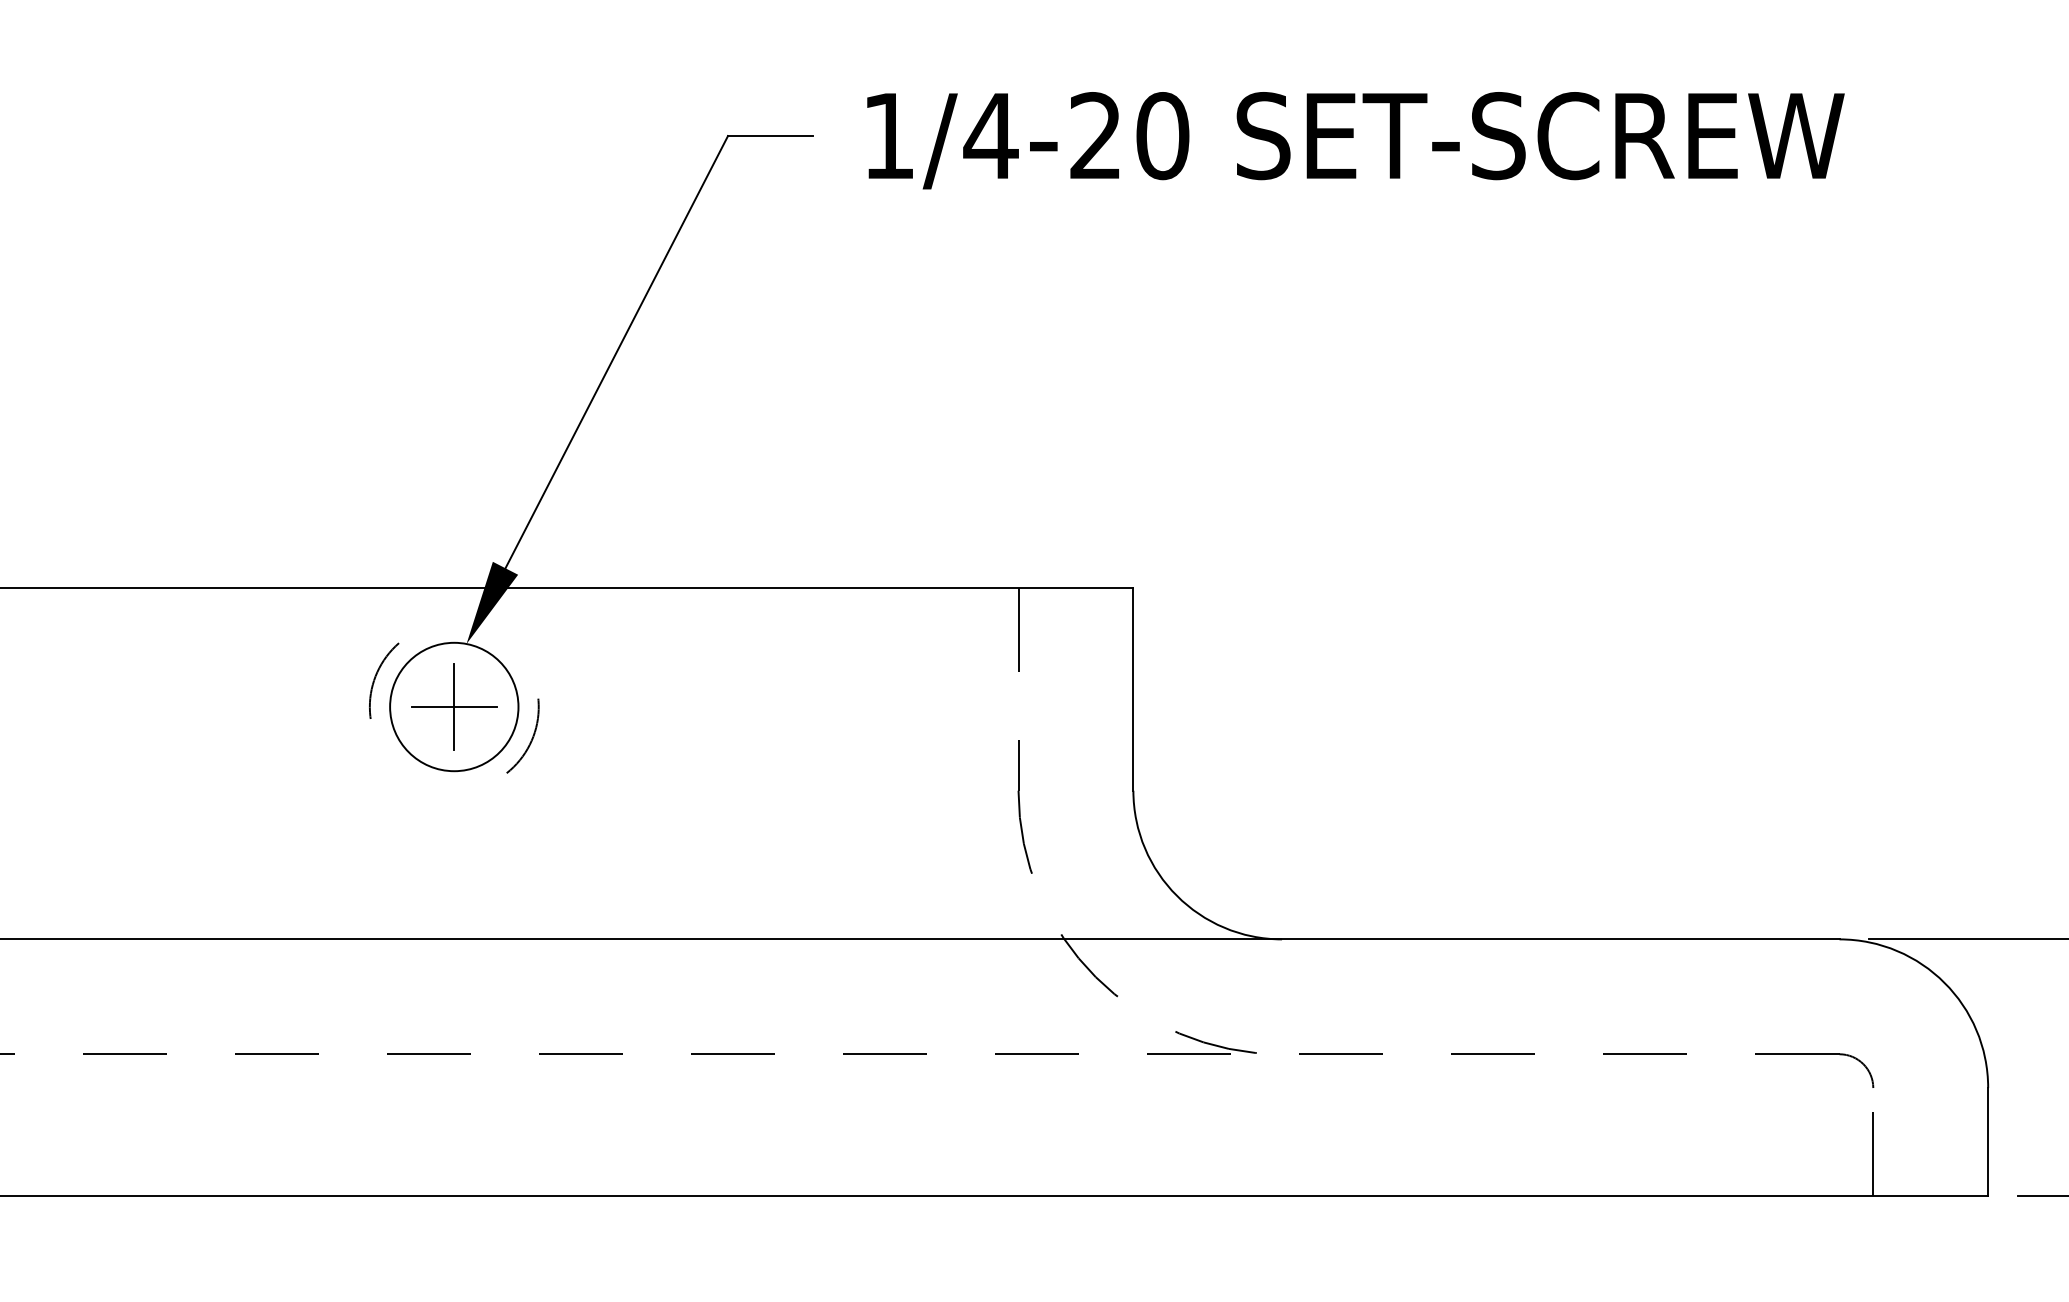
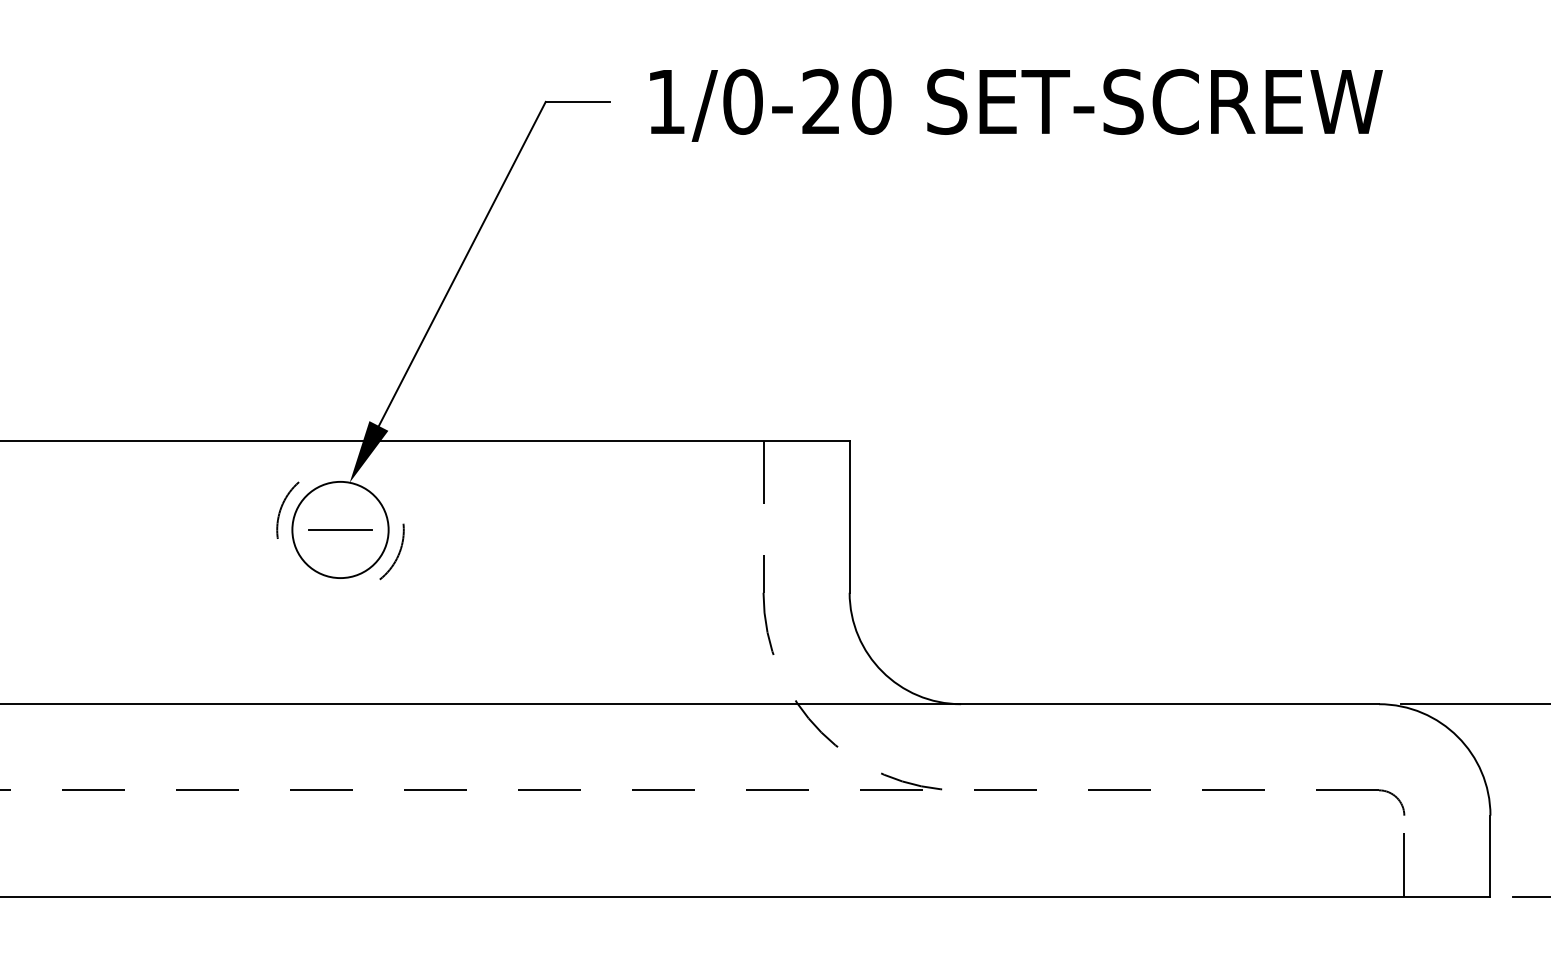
text: (990, 136) -> (742, 102), 1/4-20 -> 1/0-20
line: (454, 706) -> (340, 529), removed

